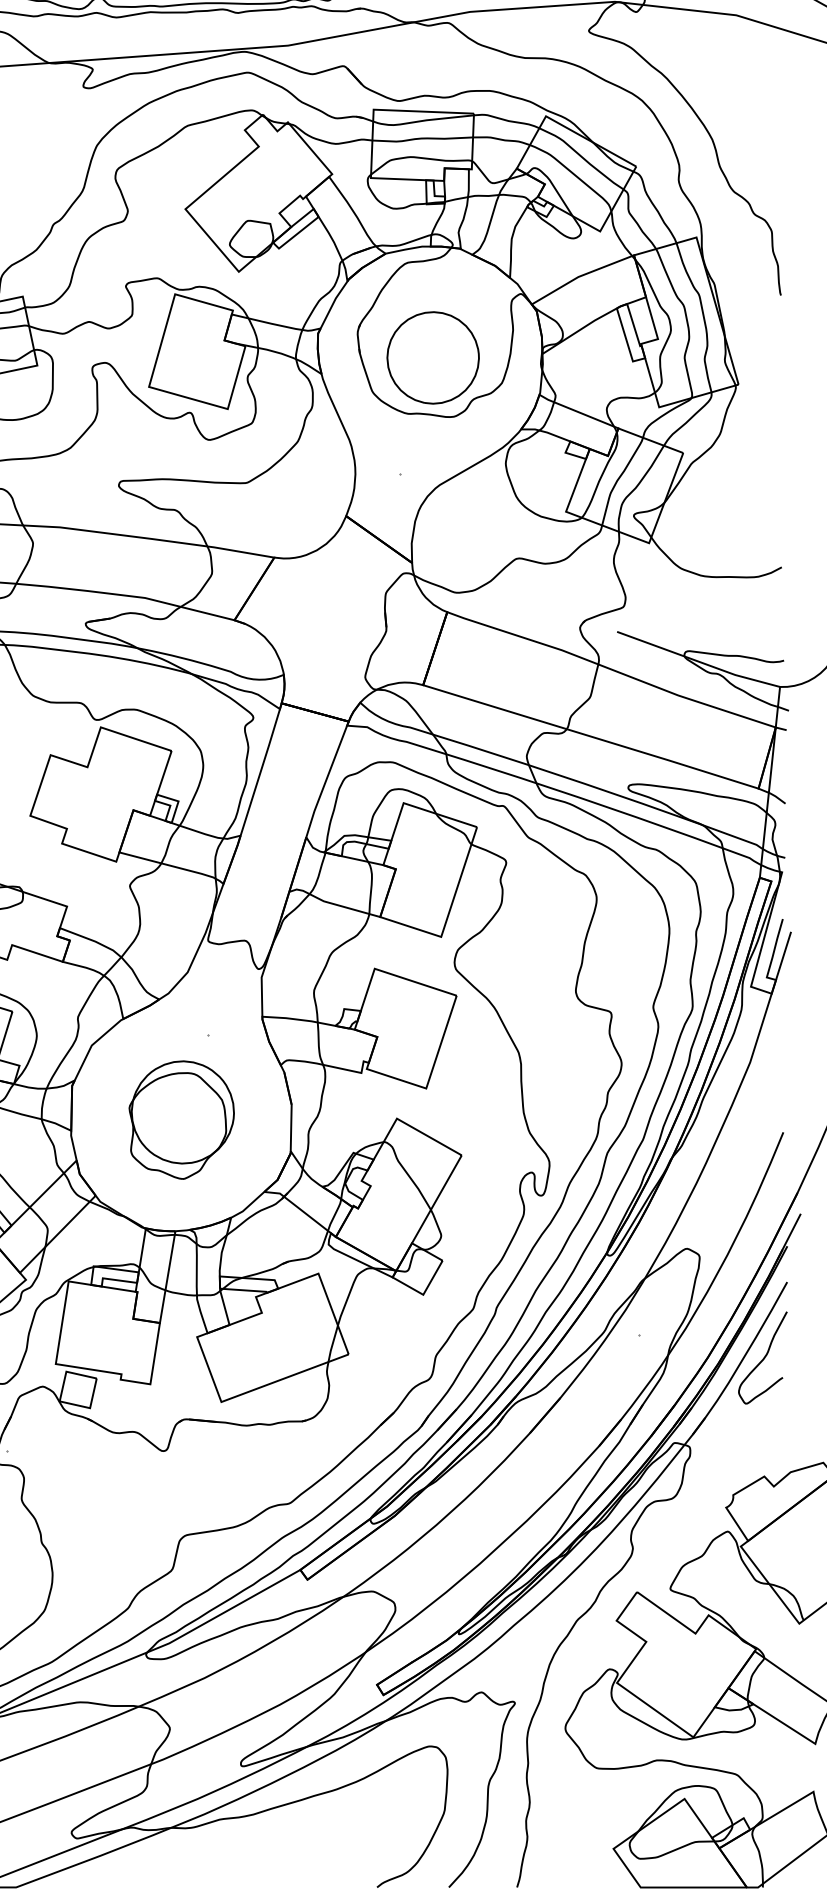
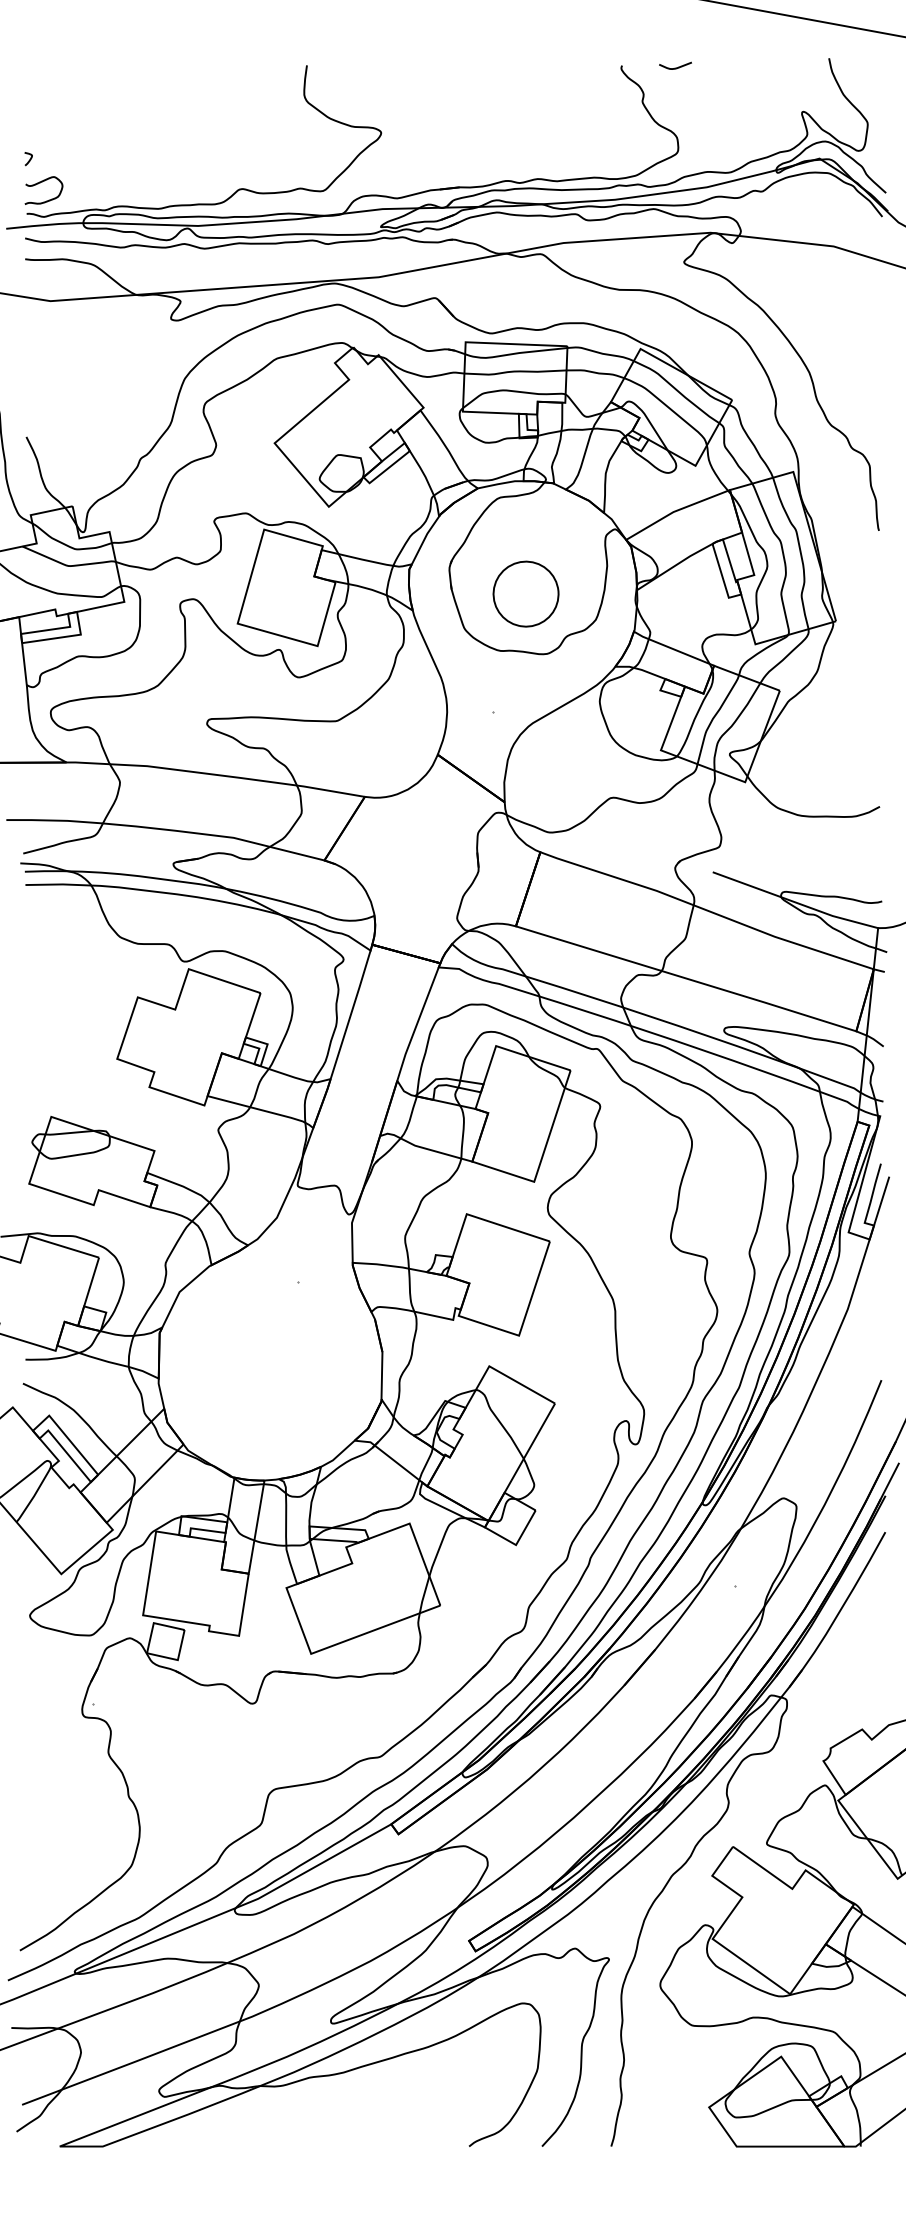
part: (432, 357) -> (525, 593), size x0.7
part: (181, 1119) -> (270, 1367), removed
curve: (762, 1358) -> (860, 1609), removed

